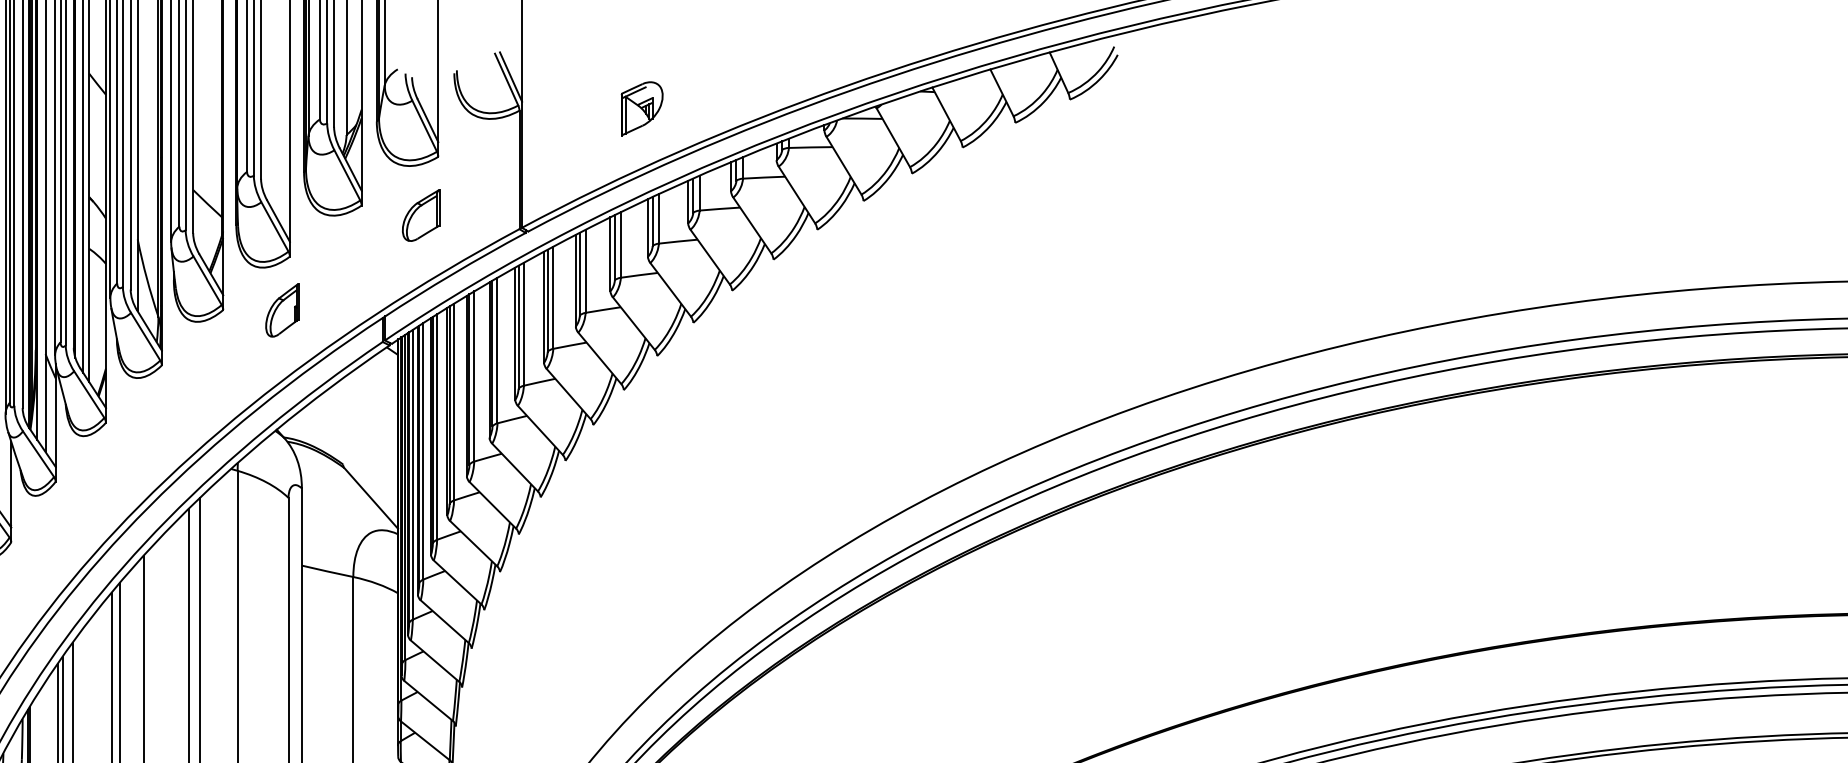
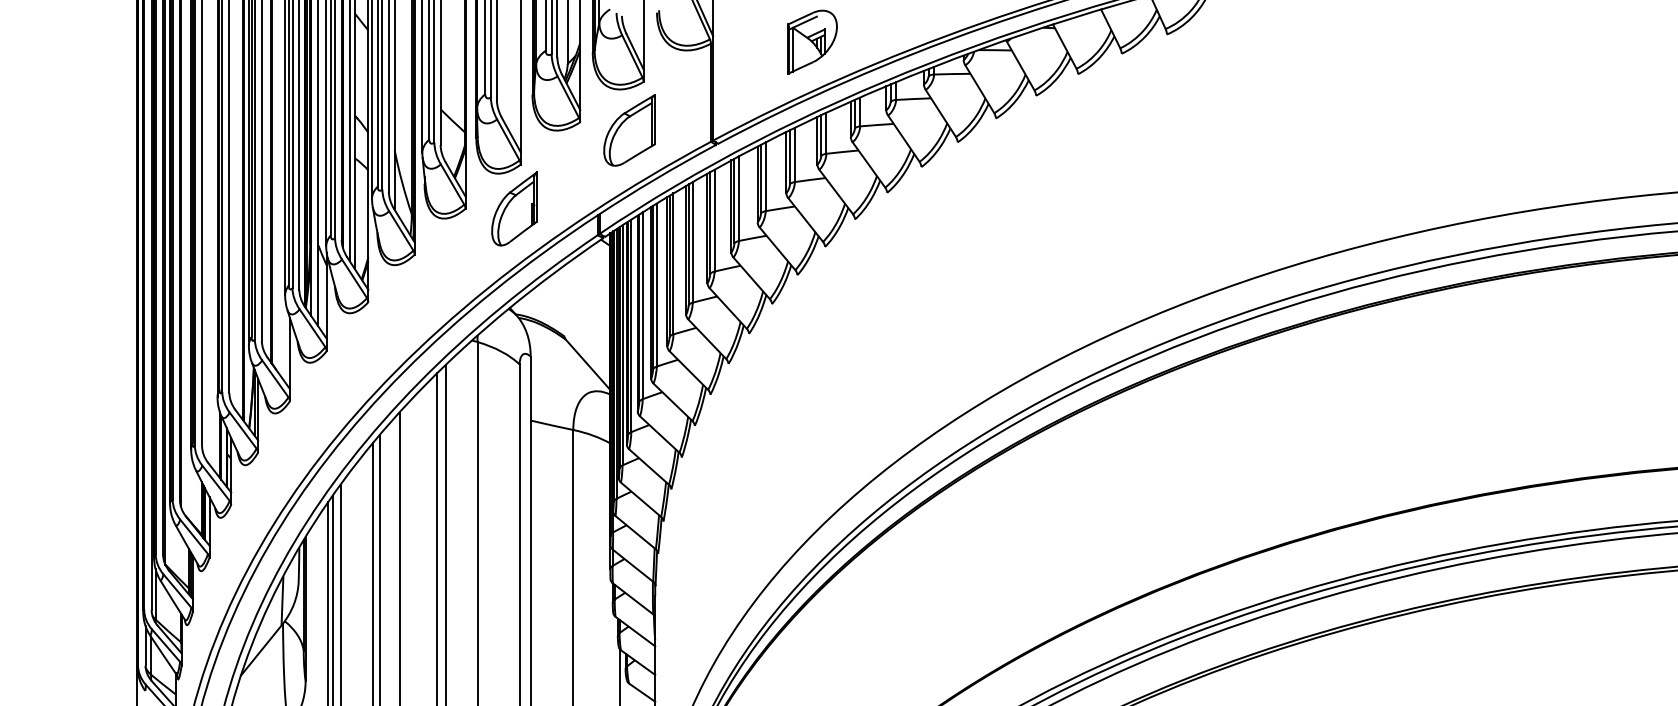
part: (642, 108) -> (812, 41), size x1.43
part: (421, 215) -> (629, 130), size x1.67
part: (282, 309) -> (514, 208), size x1.67

